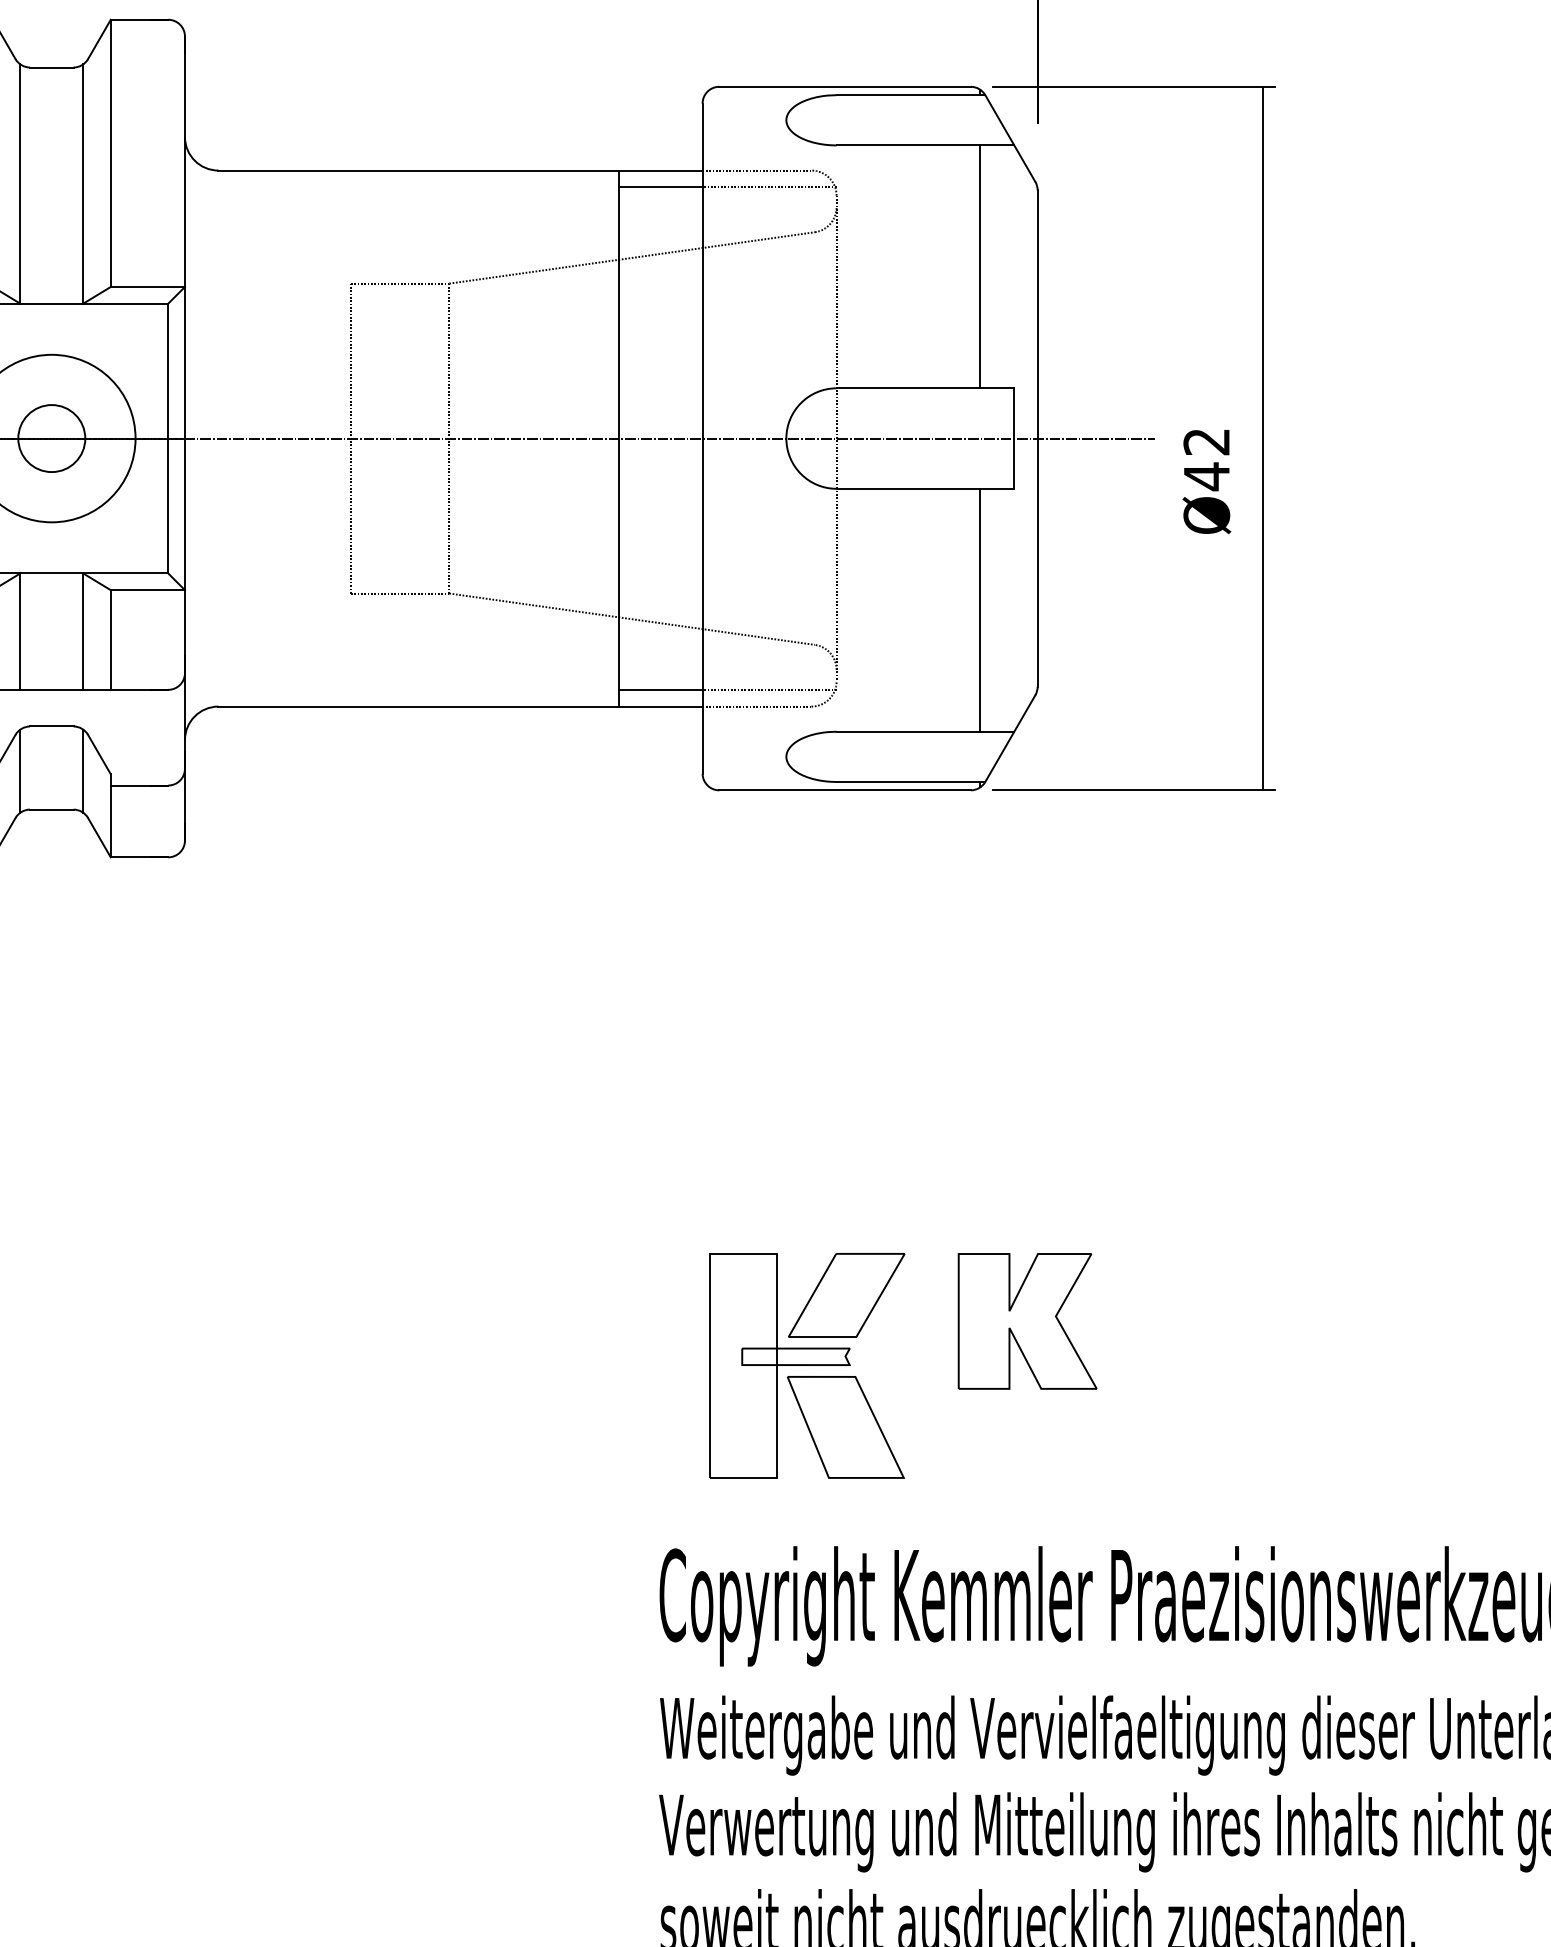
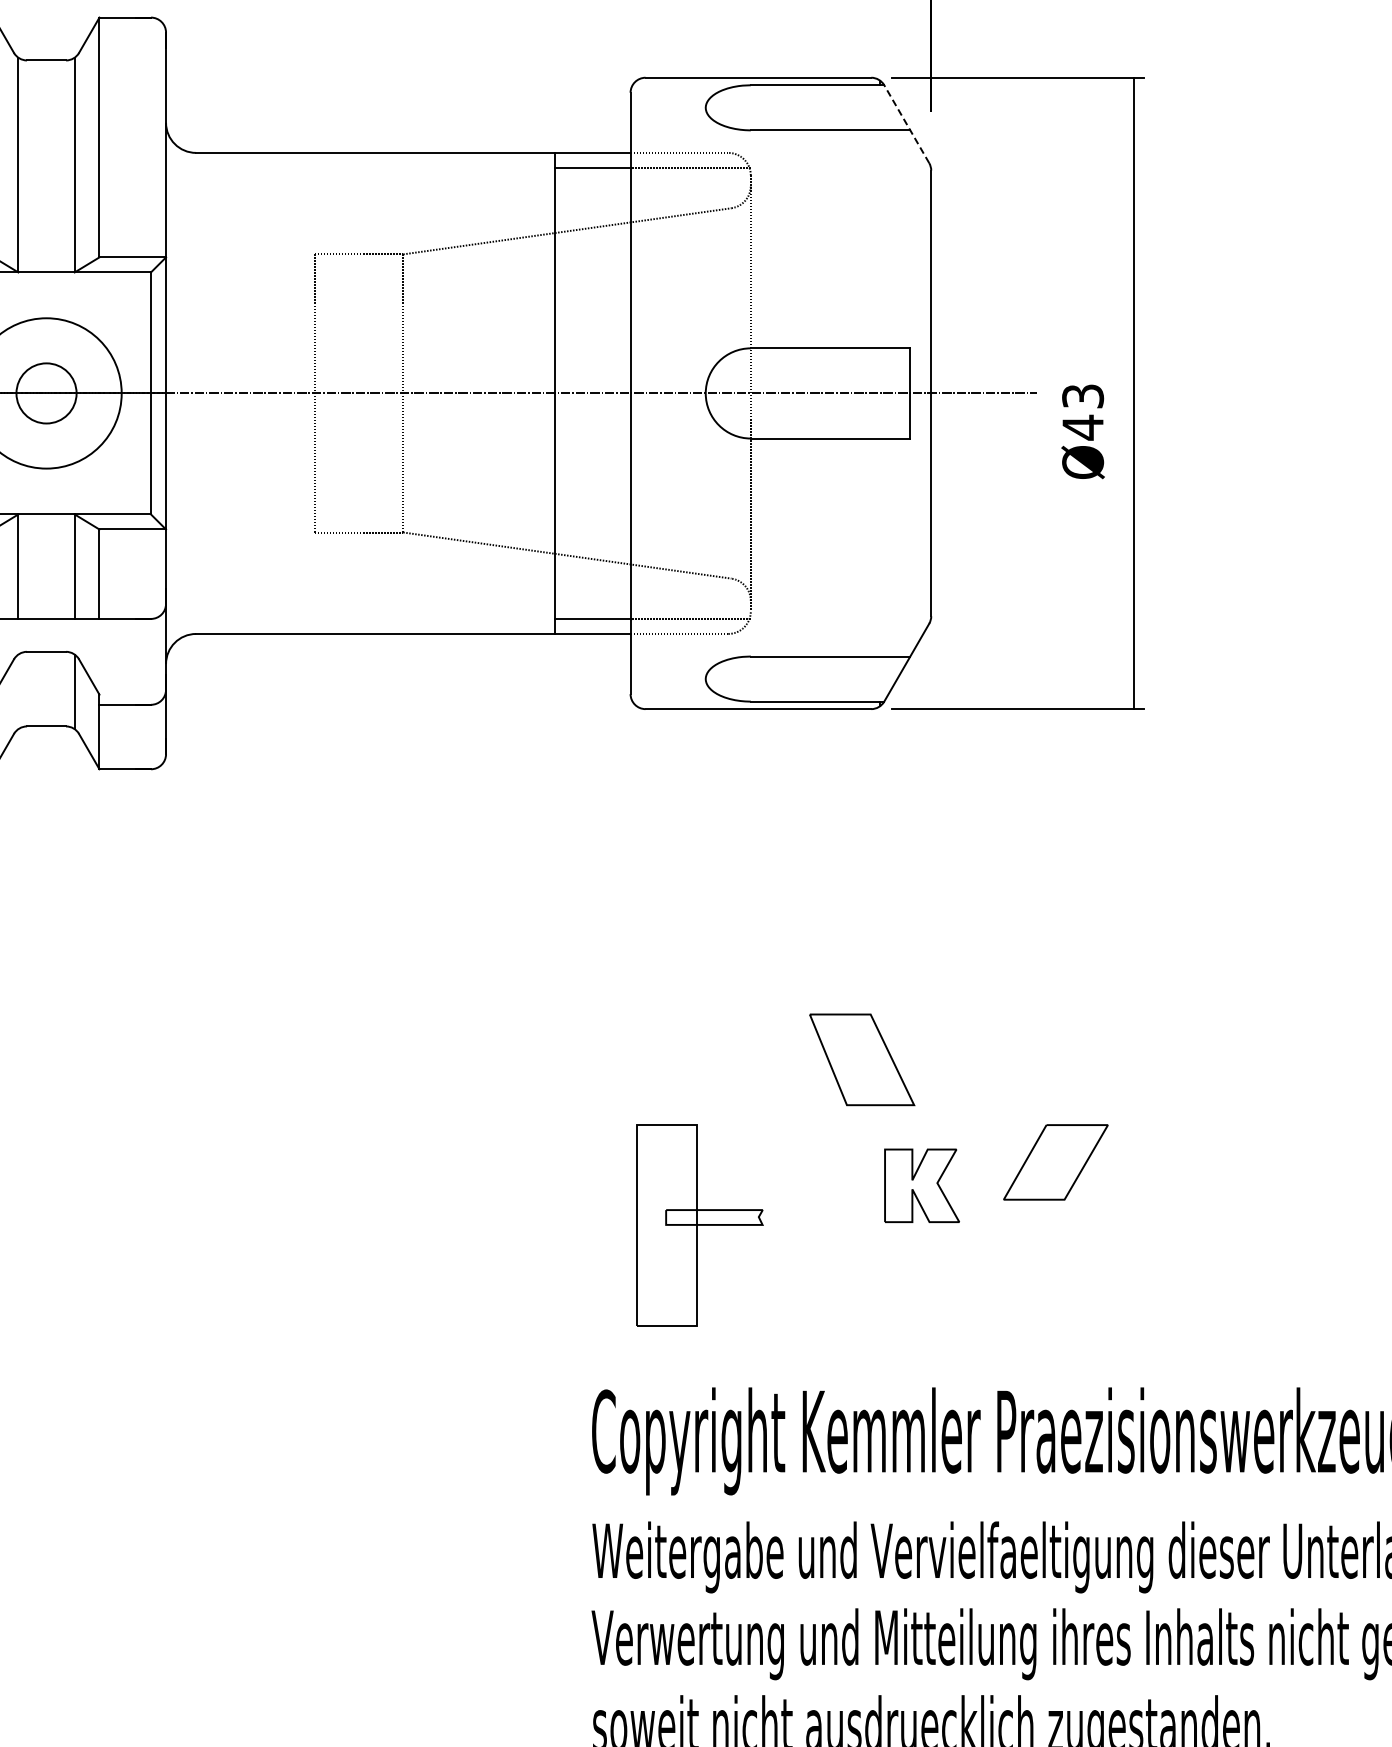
line: (1010, 138) -> (906, 124), solid -> dashed
line: (979, 267) -> (879, 239), removed
text: (1207, 441) -> (1083, 396), Ø42 -> Ø43
line: (979, 610) -> (879, 547), removed
line: (20, 770) -> (18, 691), removed
part: (846, 1295) -> (1055, 1162), moved
part: (1026, 1321) -> (921, 1185), size x0.6
part: (846, 1427) -> (862, 1059), moved

